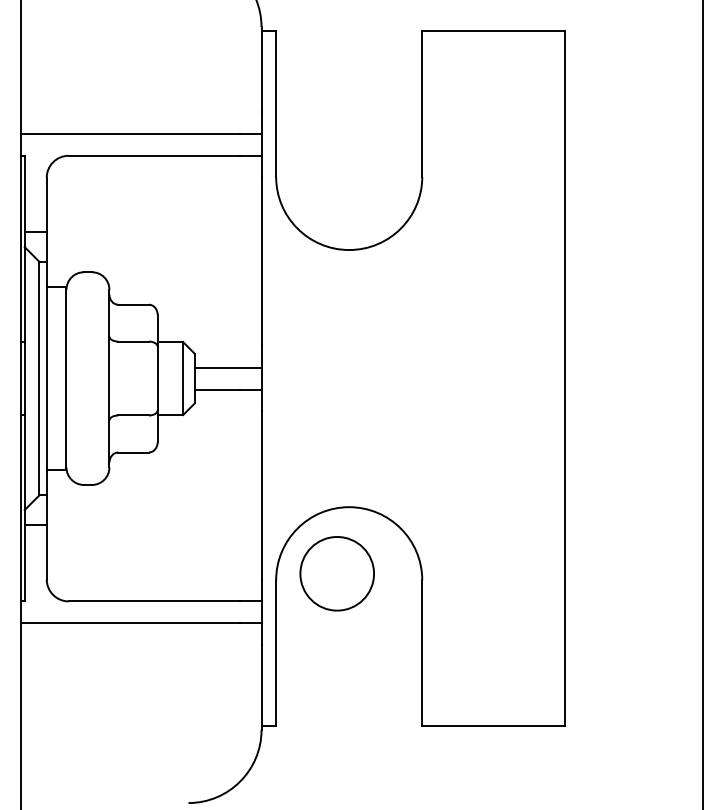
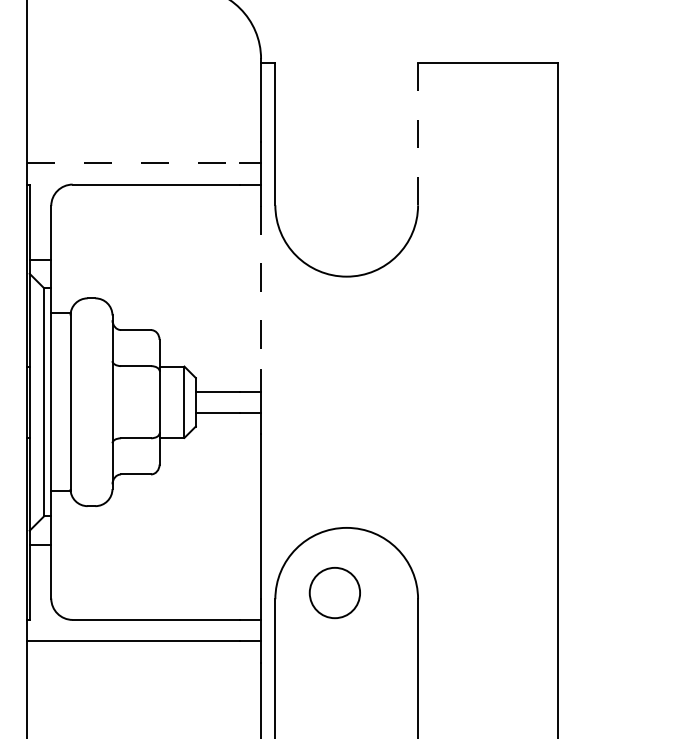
line: (422, 104) -> (418, 134), solid -> dashed
line: (131, 133) -> (134, 162), solid -> dashed
line: (261, 262) -> (261, 288), solid -> dashed
circle: (336, 573) -> (334, 592), size x0.7

